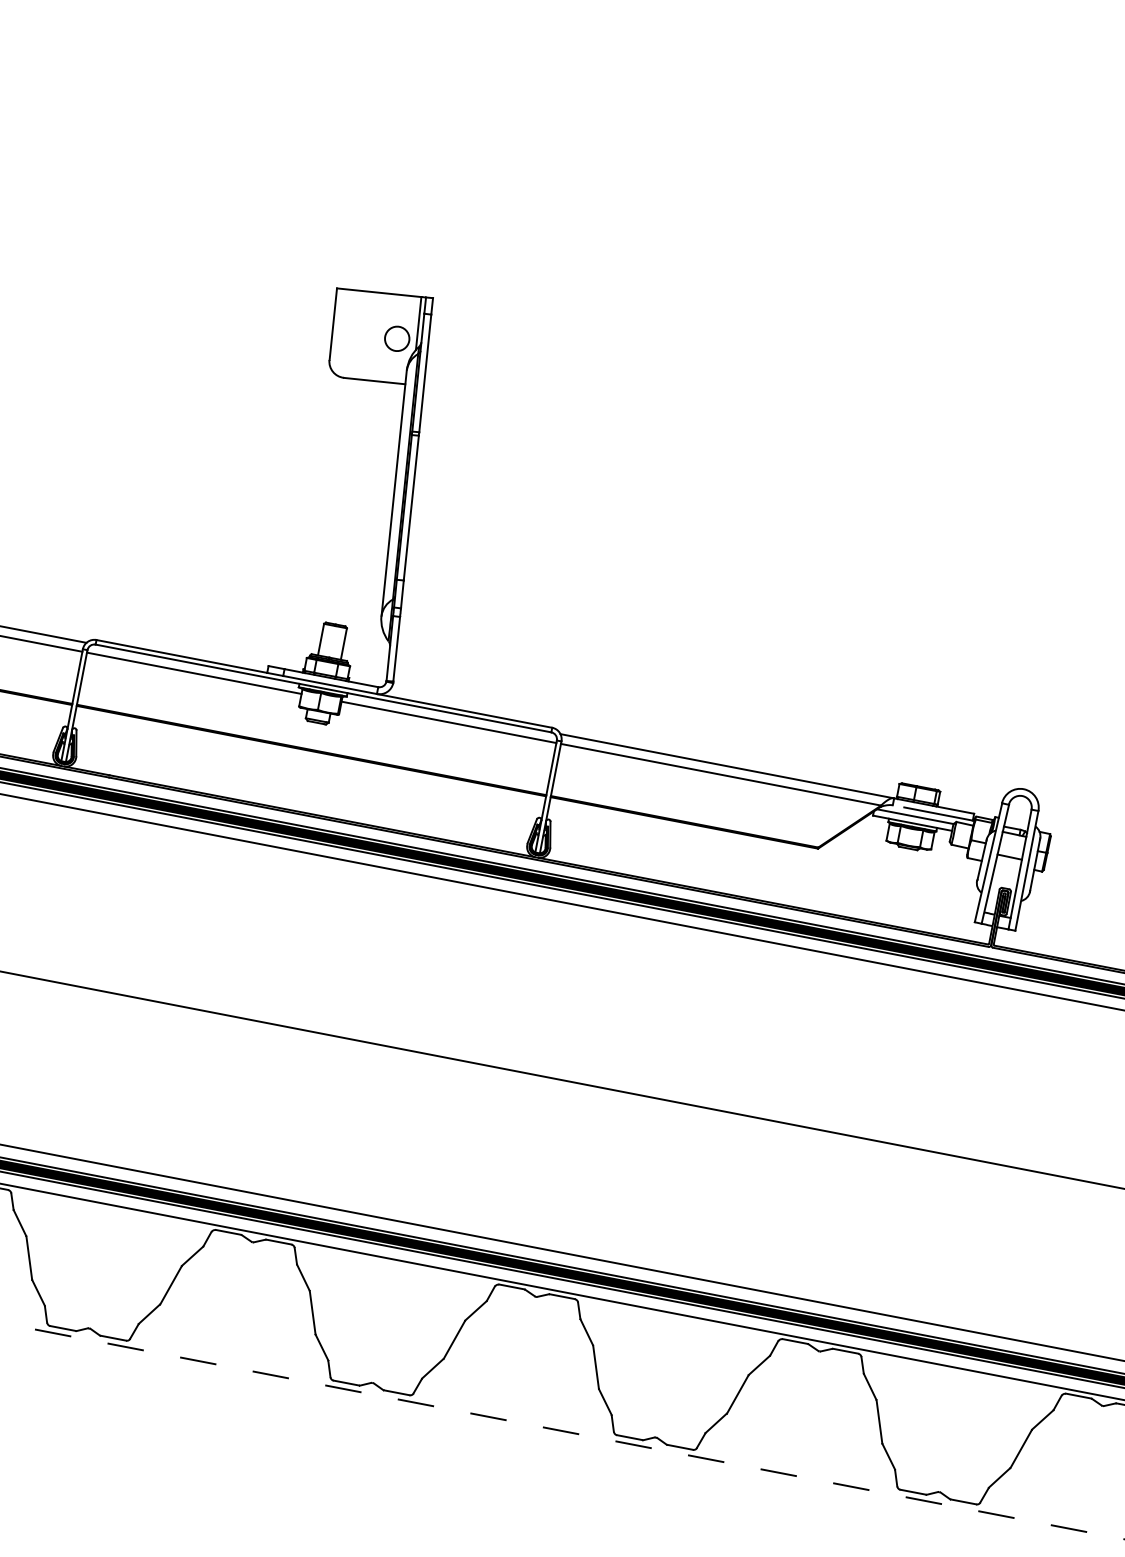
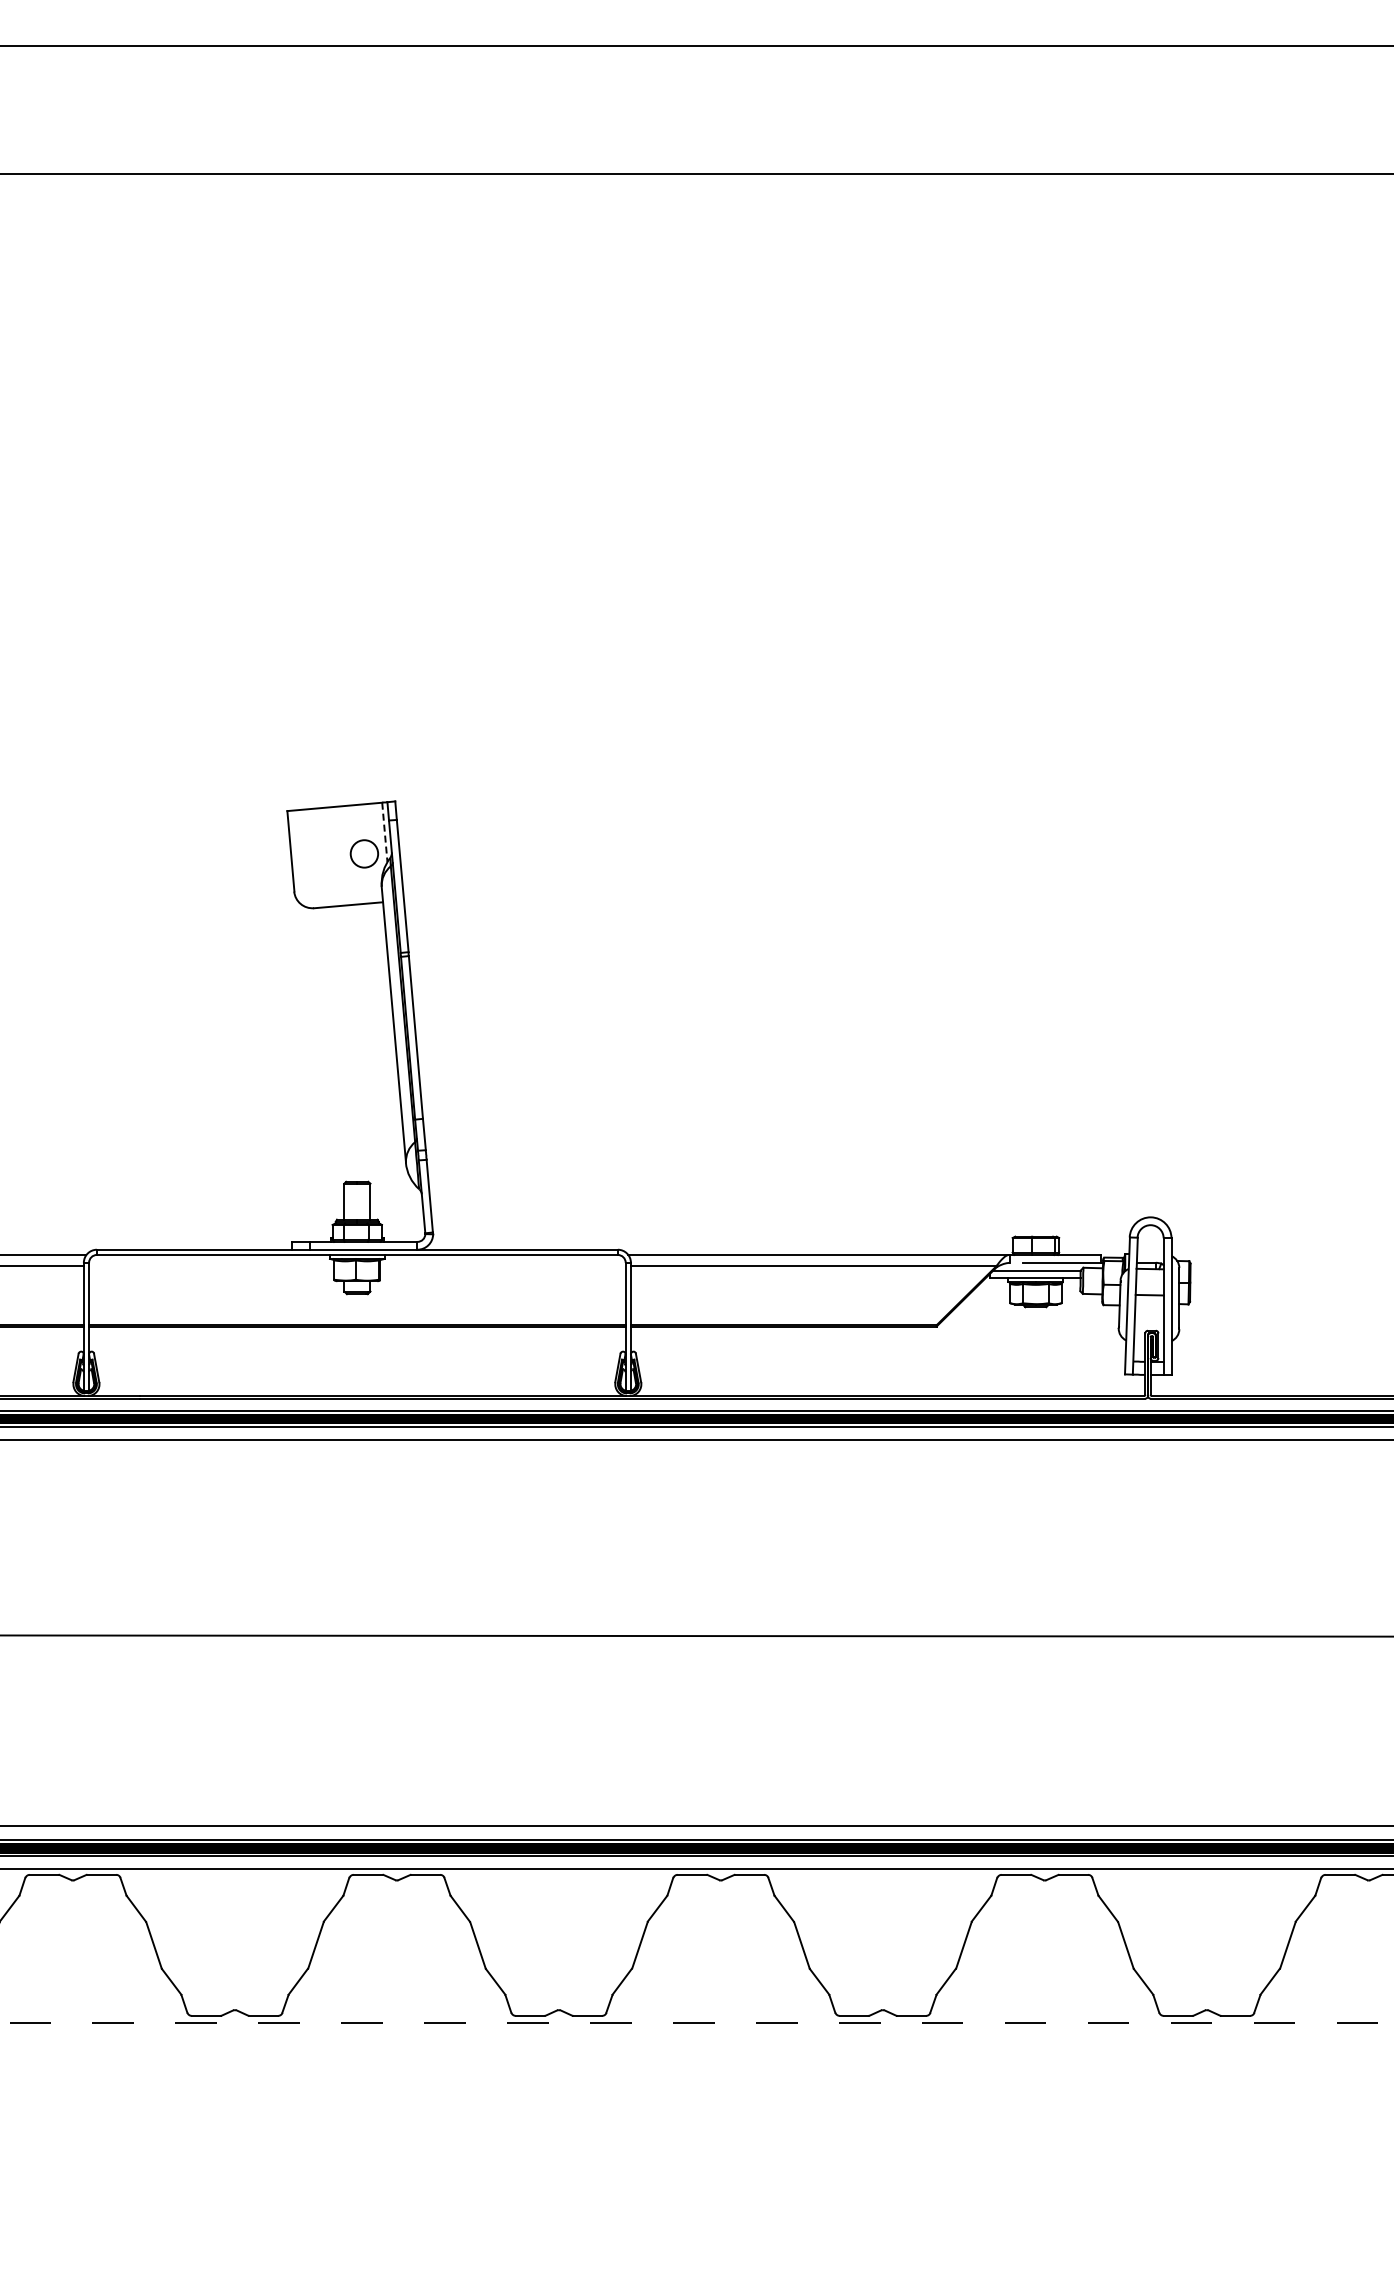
line: (418, 323) -> (384, 832), solid -> dashed
line: (194, 673) -> (211, 1265), removed
line: (448, 722) -> (502, 1265), removed

